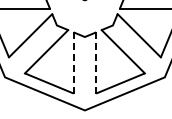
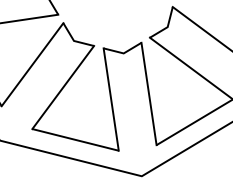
line: (73, 62) -> (110, 98), dashed -> solid
line: (96, 62) -> (149, 93), dashed -> solid

